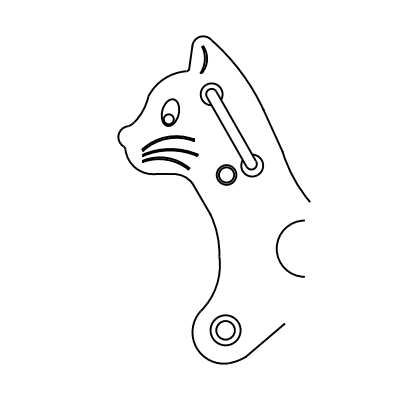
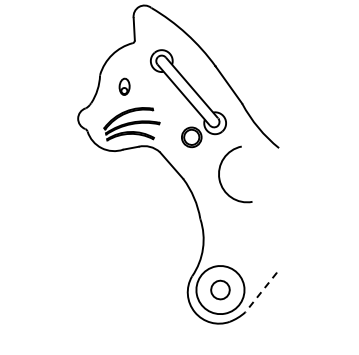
part: (203, 59) -> (147, 28), removed
part: (169, 112) -> (123, 86), size x0.6
arc: (277, 248) -> (220, 179), moved
circle: (225, 330) -> (220, 290), size x1.6
line: (264, 340) -> (260, 292), solid -> dashed

